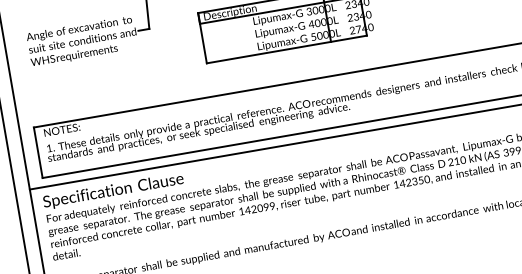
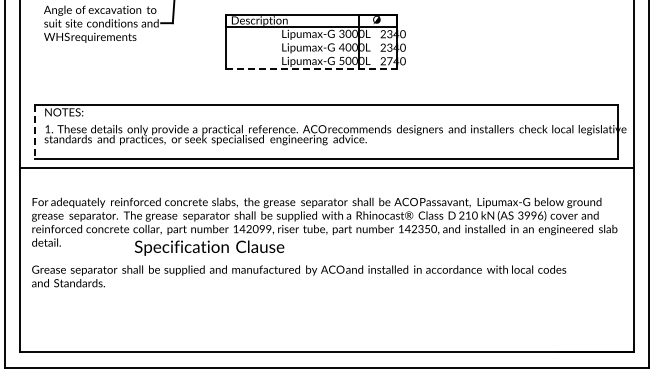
line: (286, 49) -> (311, 69), solid -> dashed
line: (38, 152) -> (35, 131), solid -> dashed
text: (113, 190) -> (209, 247), moved

